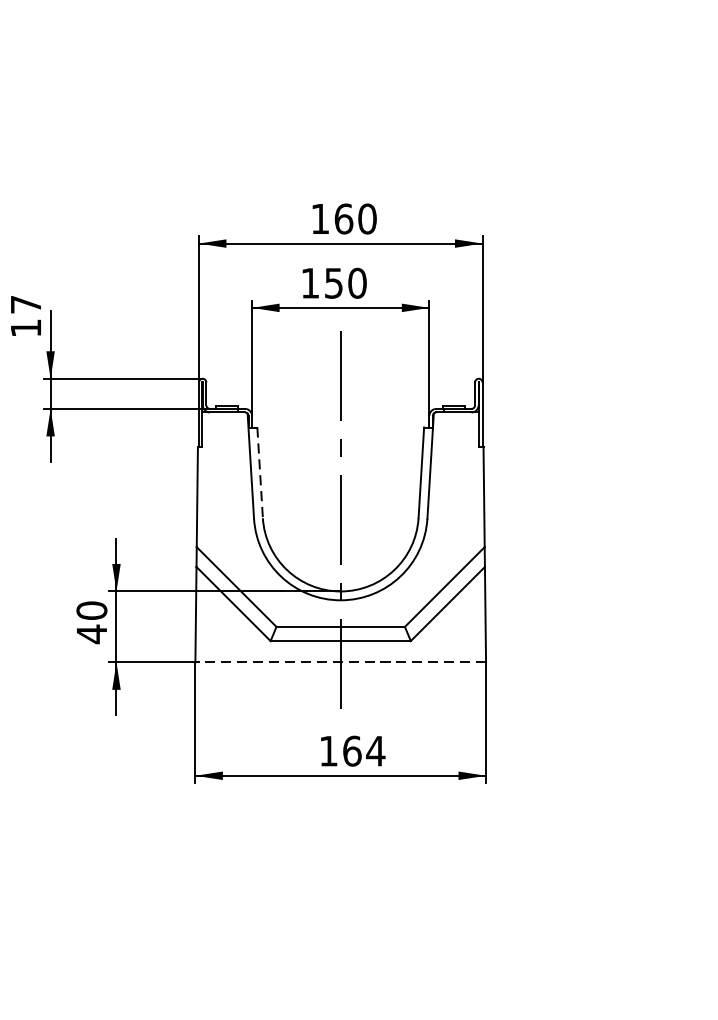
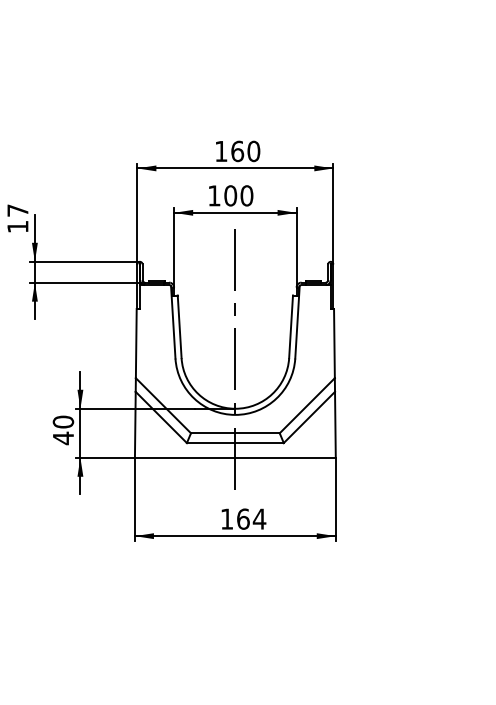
text: (333, 282) -> (230, 195), 150 -> 100
line: (259, 473) -> (179, 327), dashed -> solid
line: (339, 661) -> (234, 457), dashed -> solid

